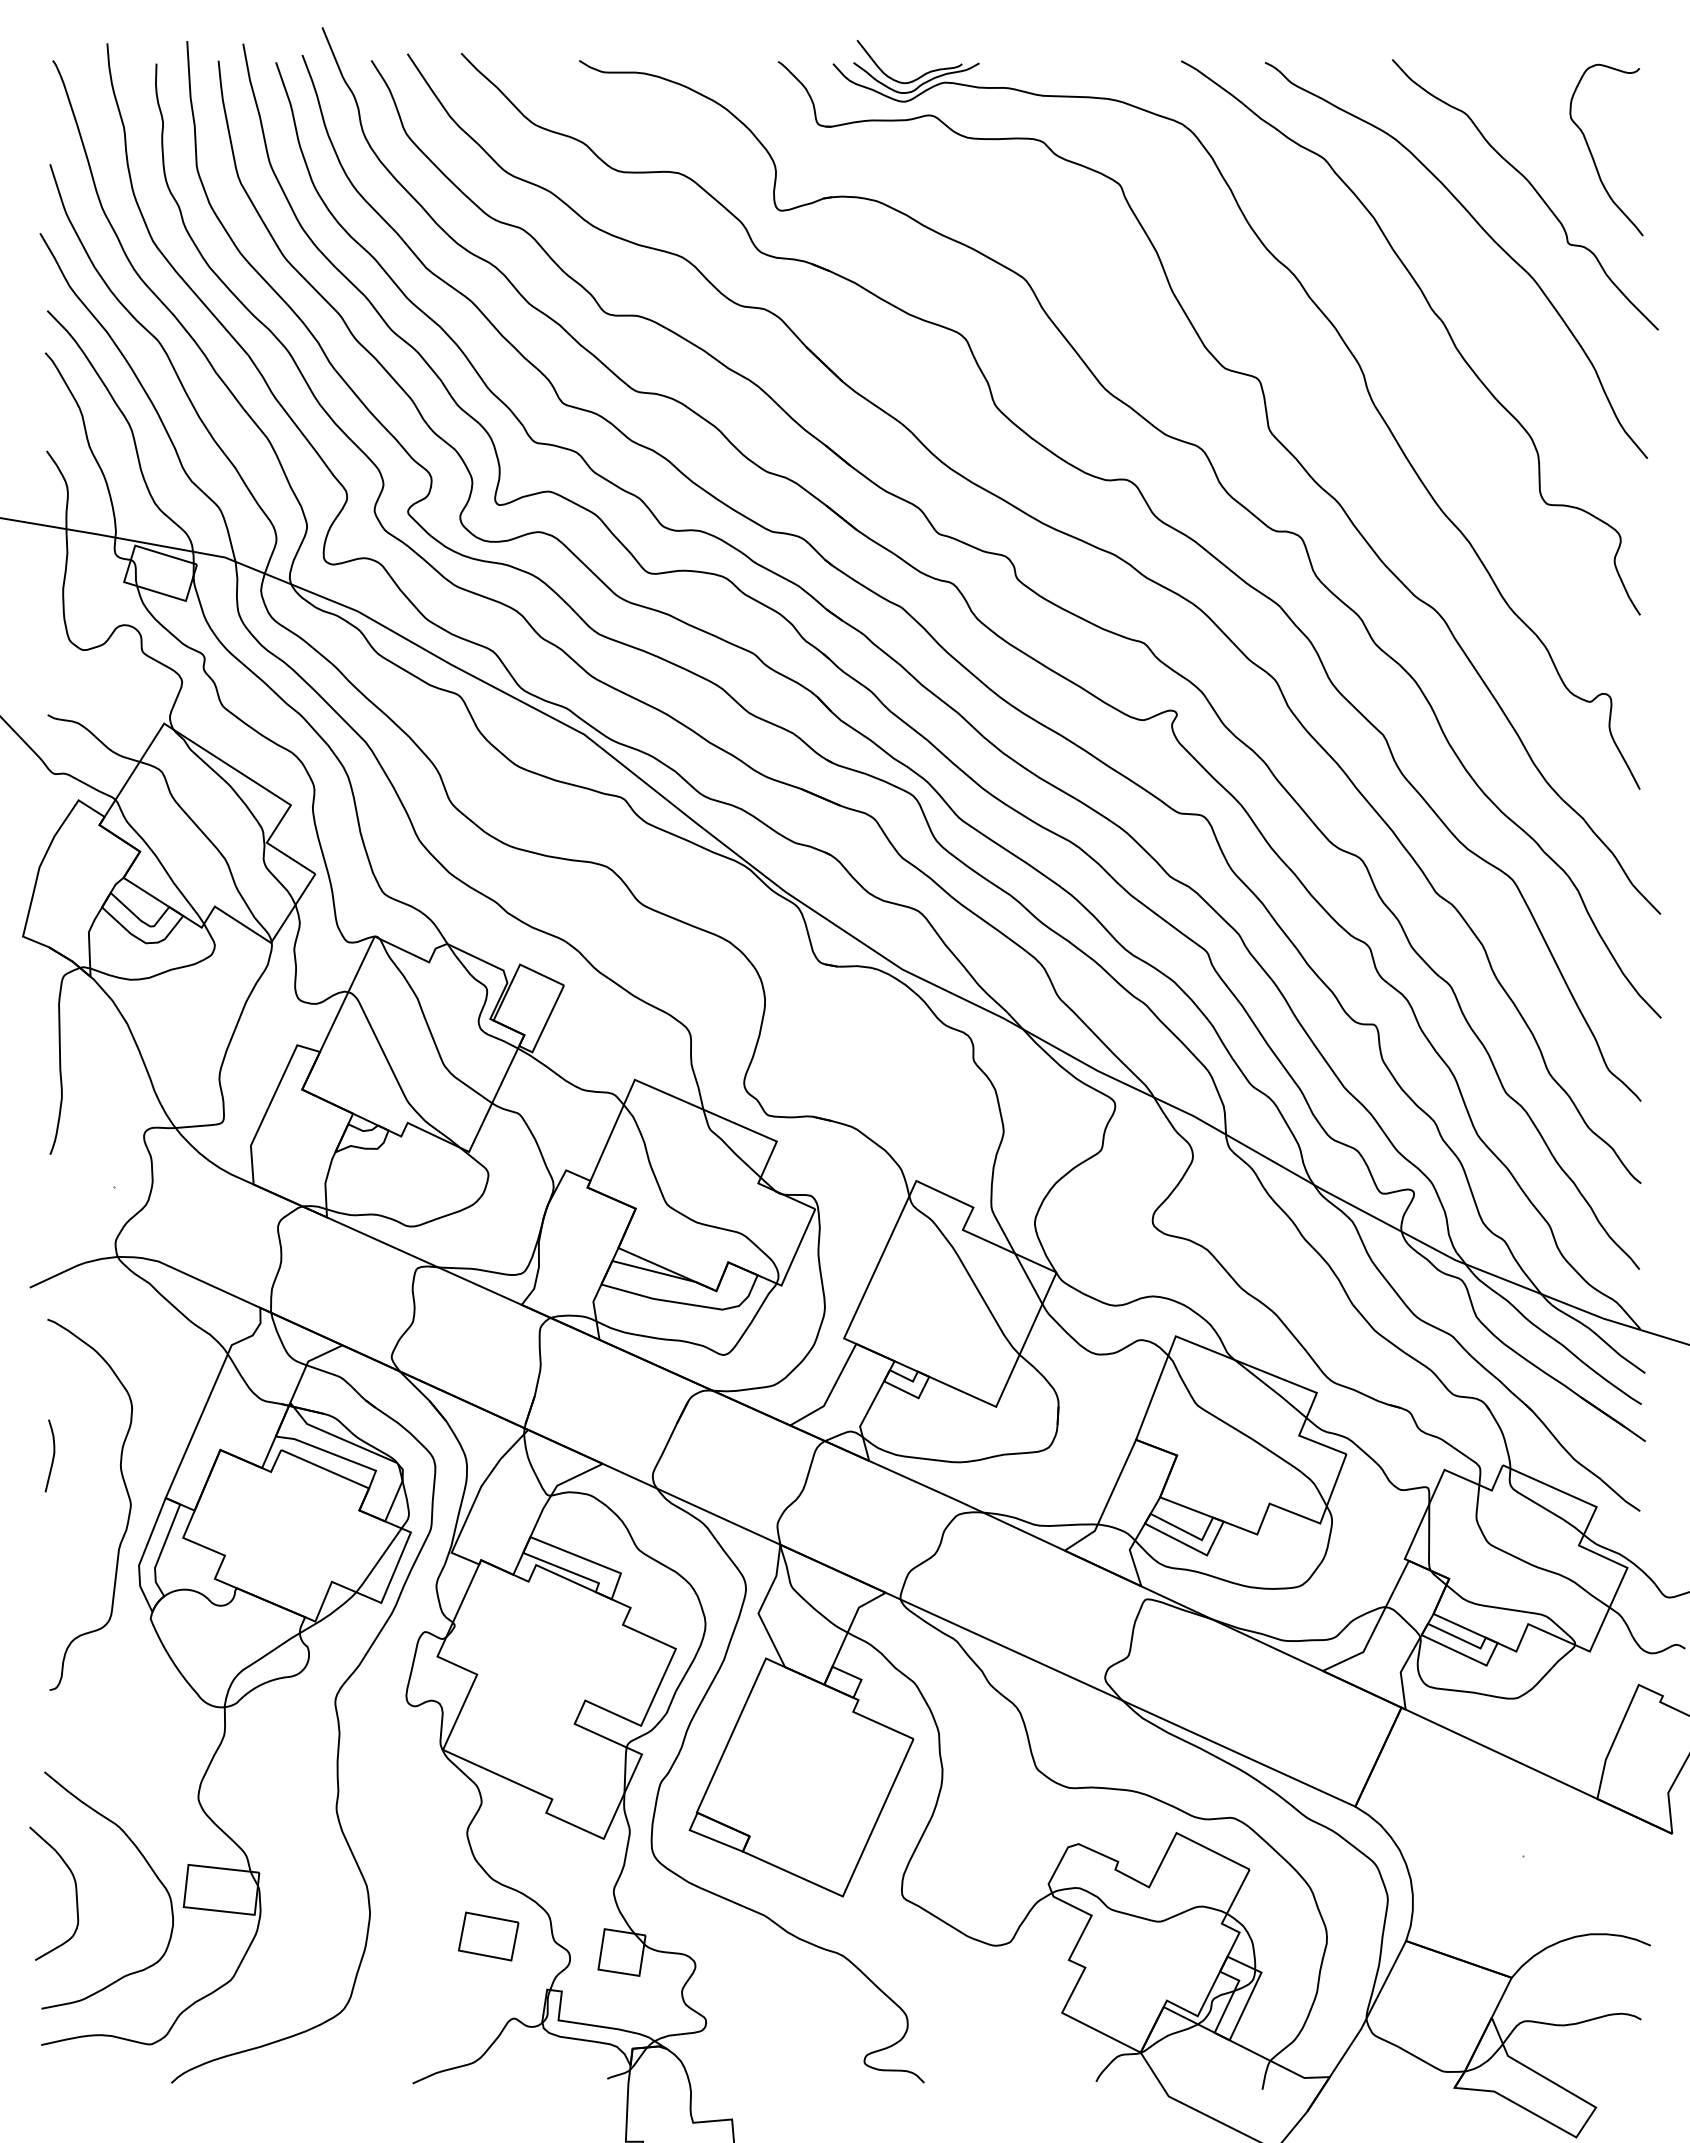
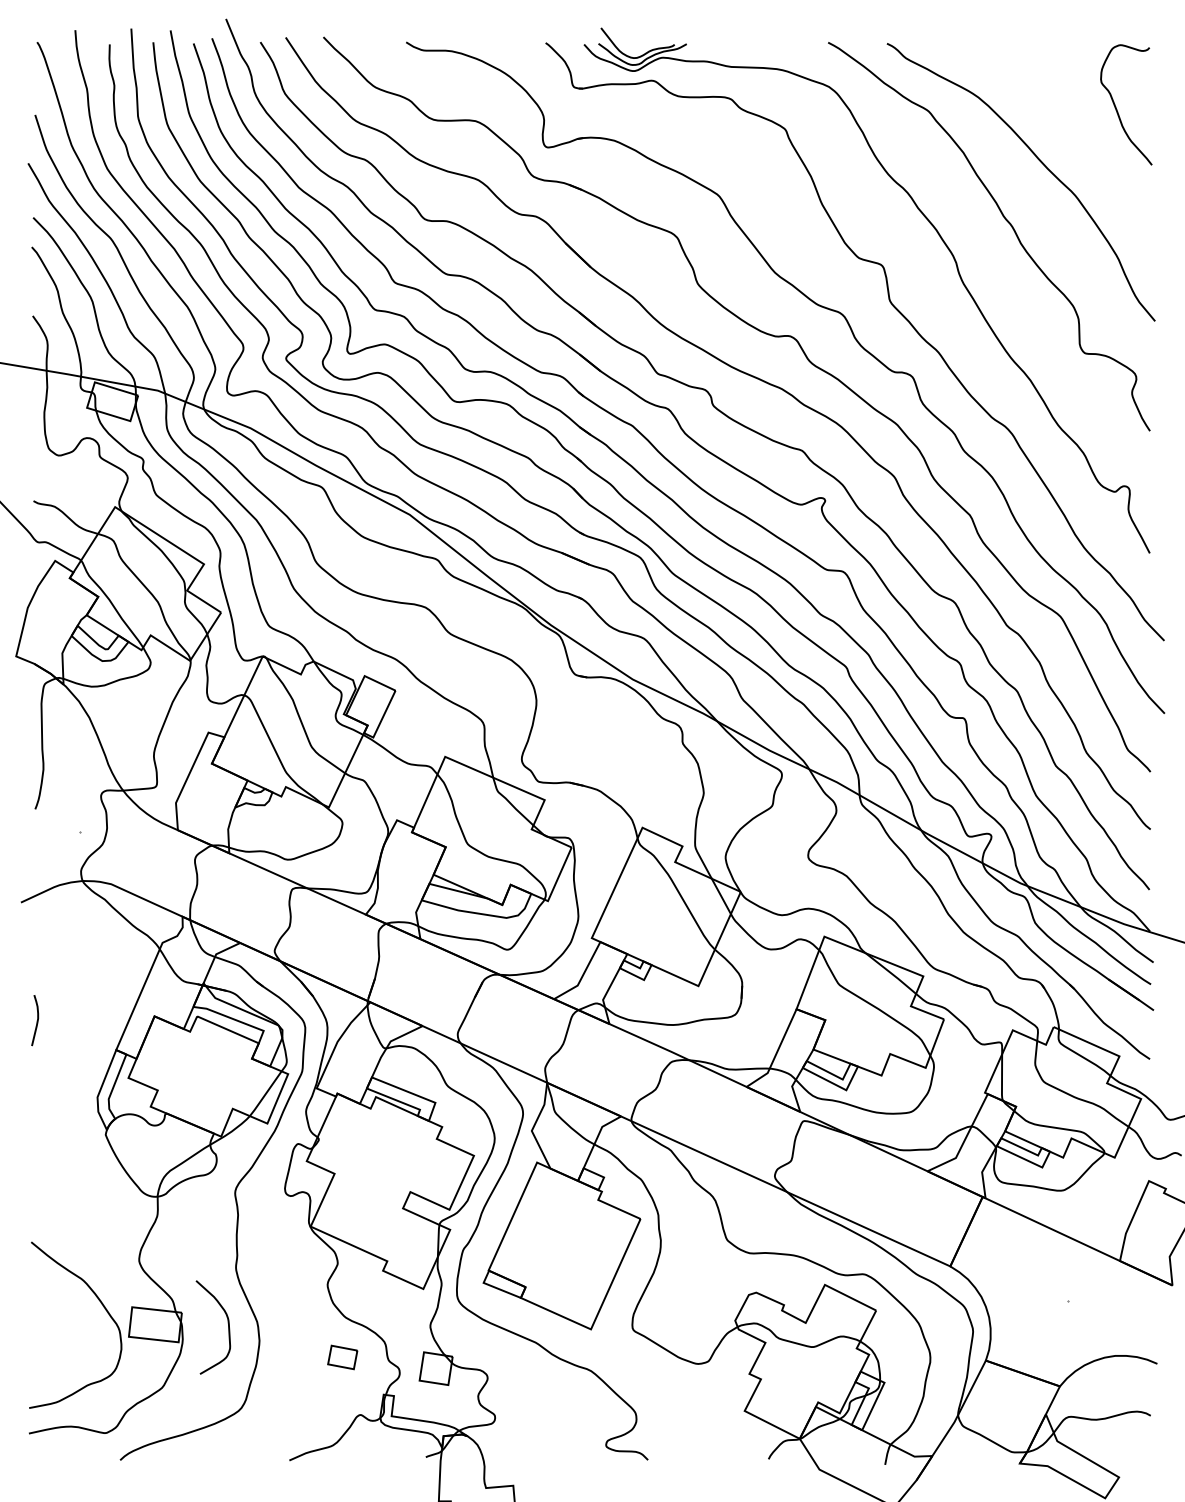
curve: (1533, 189) -> (1075, 132), removed
part: (126, 1492) -> (88, 1046), removed
curve: (75, 1893) -> (228, 1327), moved
part: (488, 1936) -> (342, 1357), size x0.7

